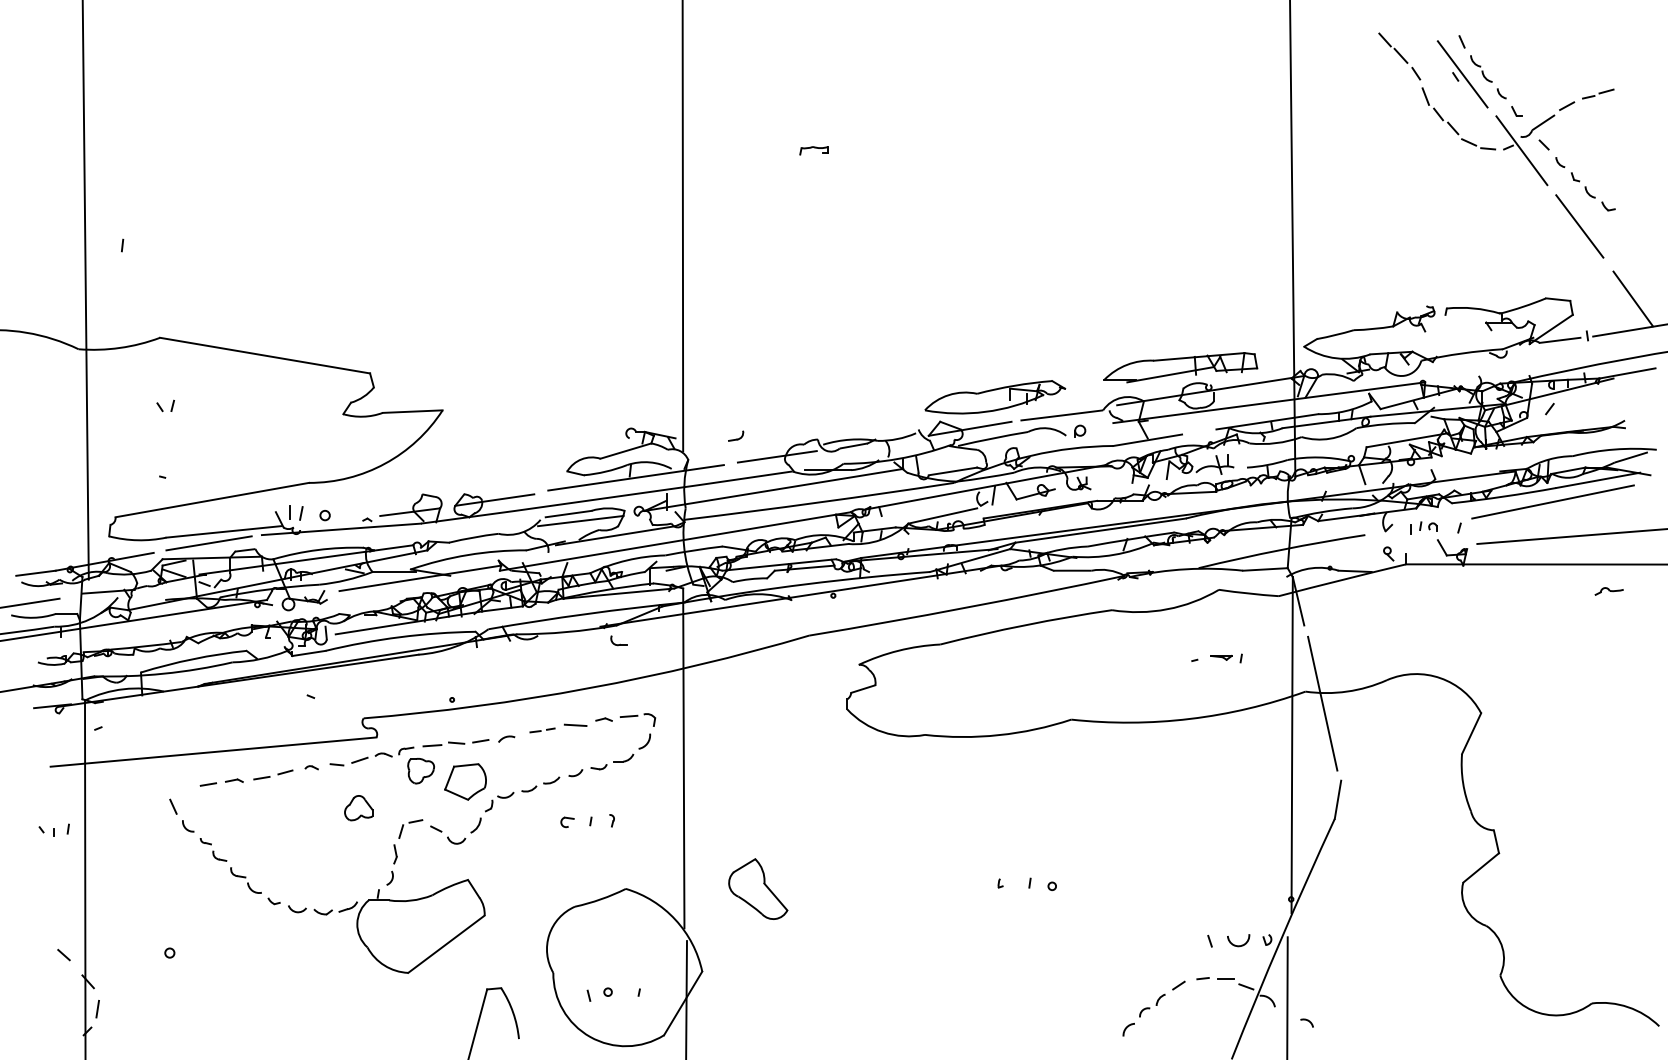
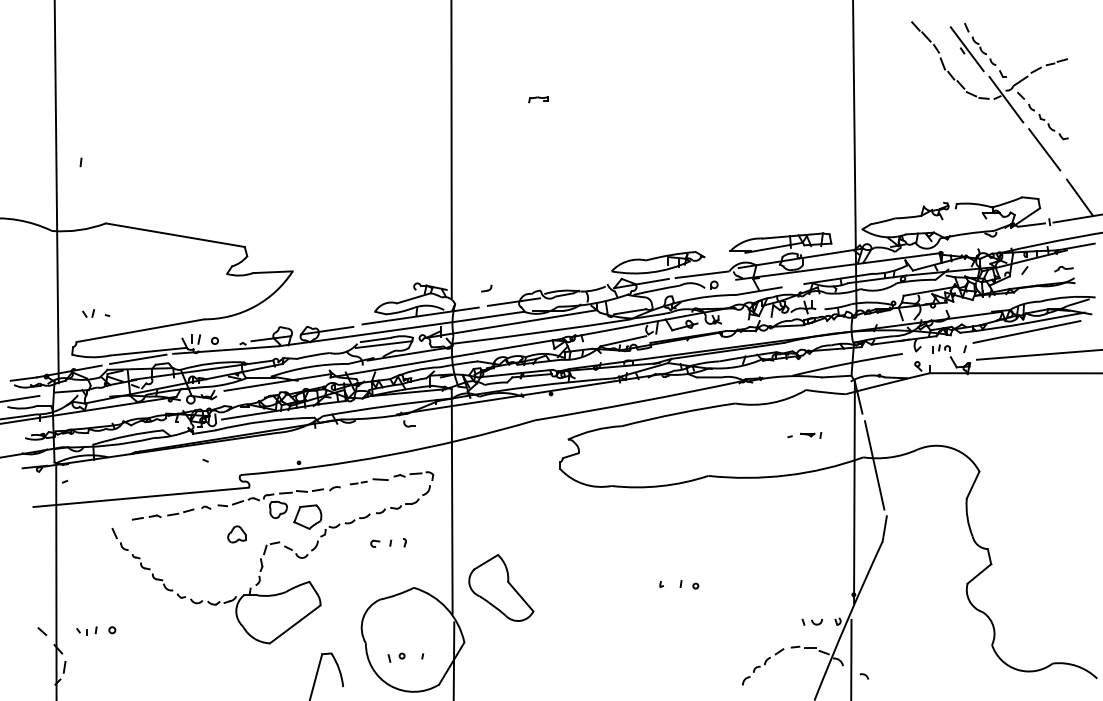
part: (165, 405) -> (88, 313), moved
part: (1608, 592) -> (1063, 269), moved
part: (53, 829) -> (86, 630), moved
part: (758, 888) -> (501, 587), size x1.67
part: (1227, 939) -> (811, 621), size x0.71

